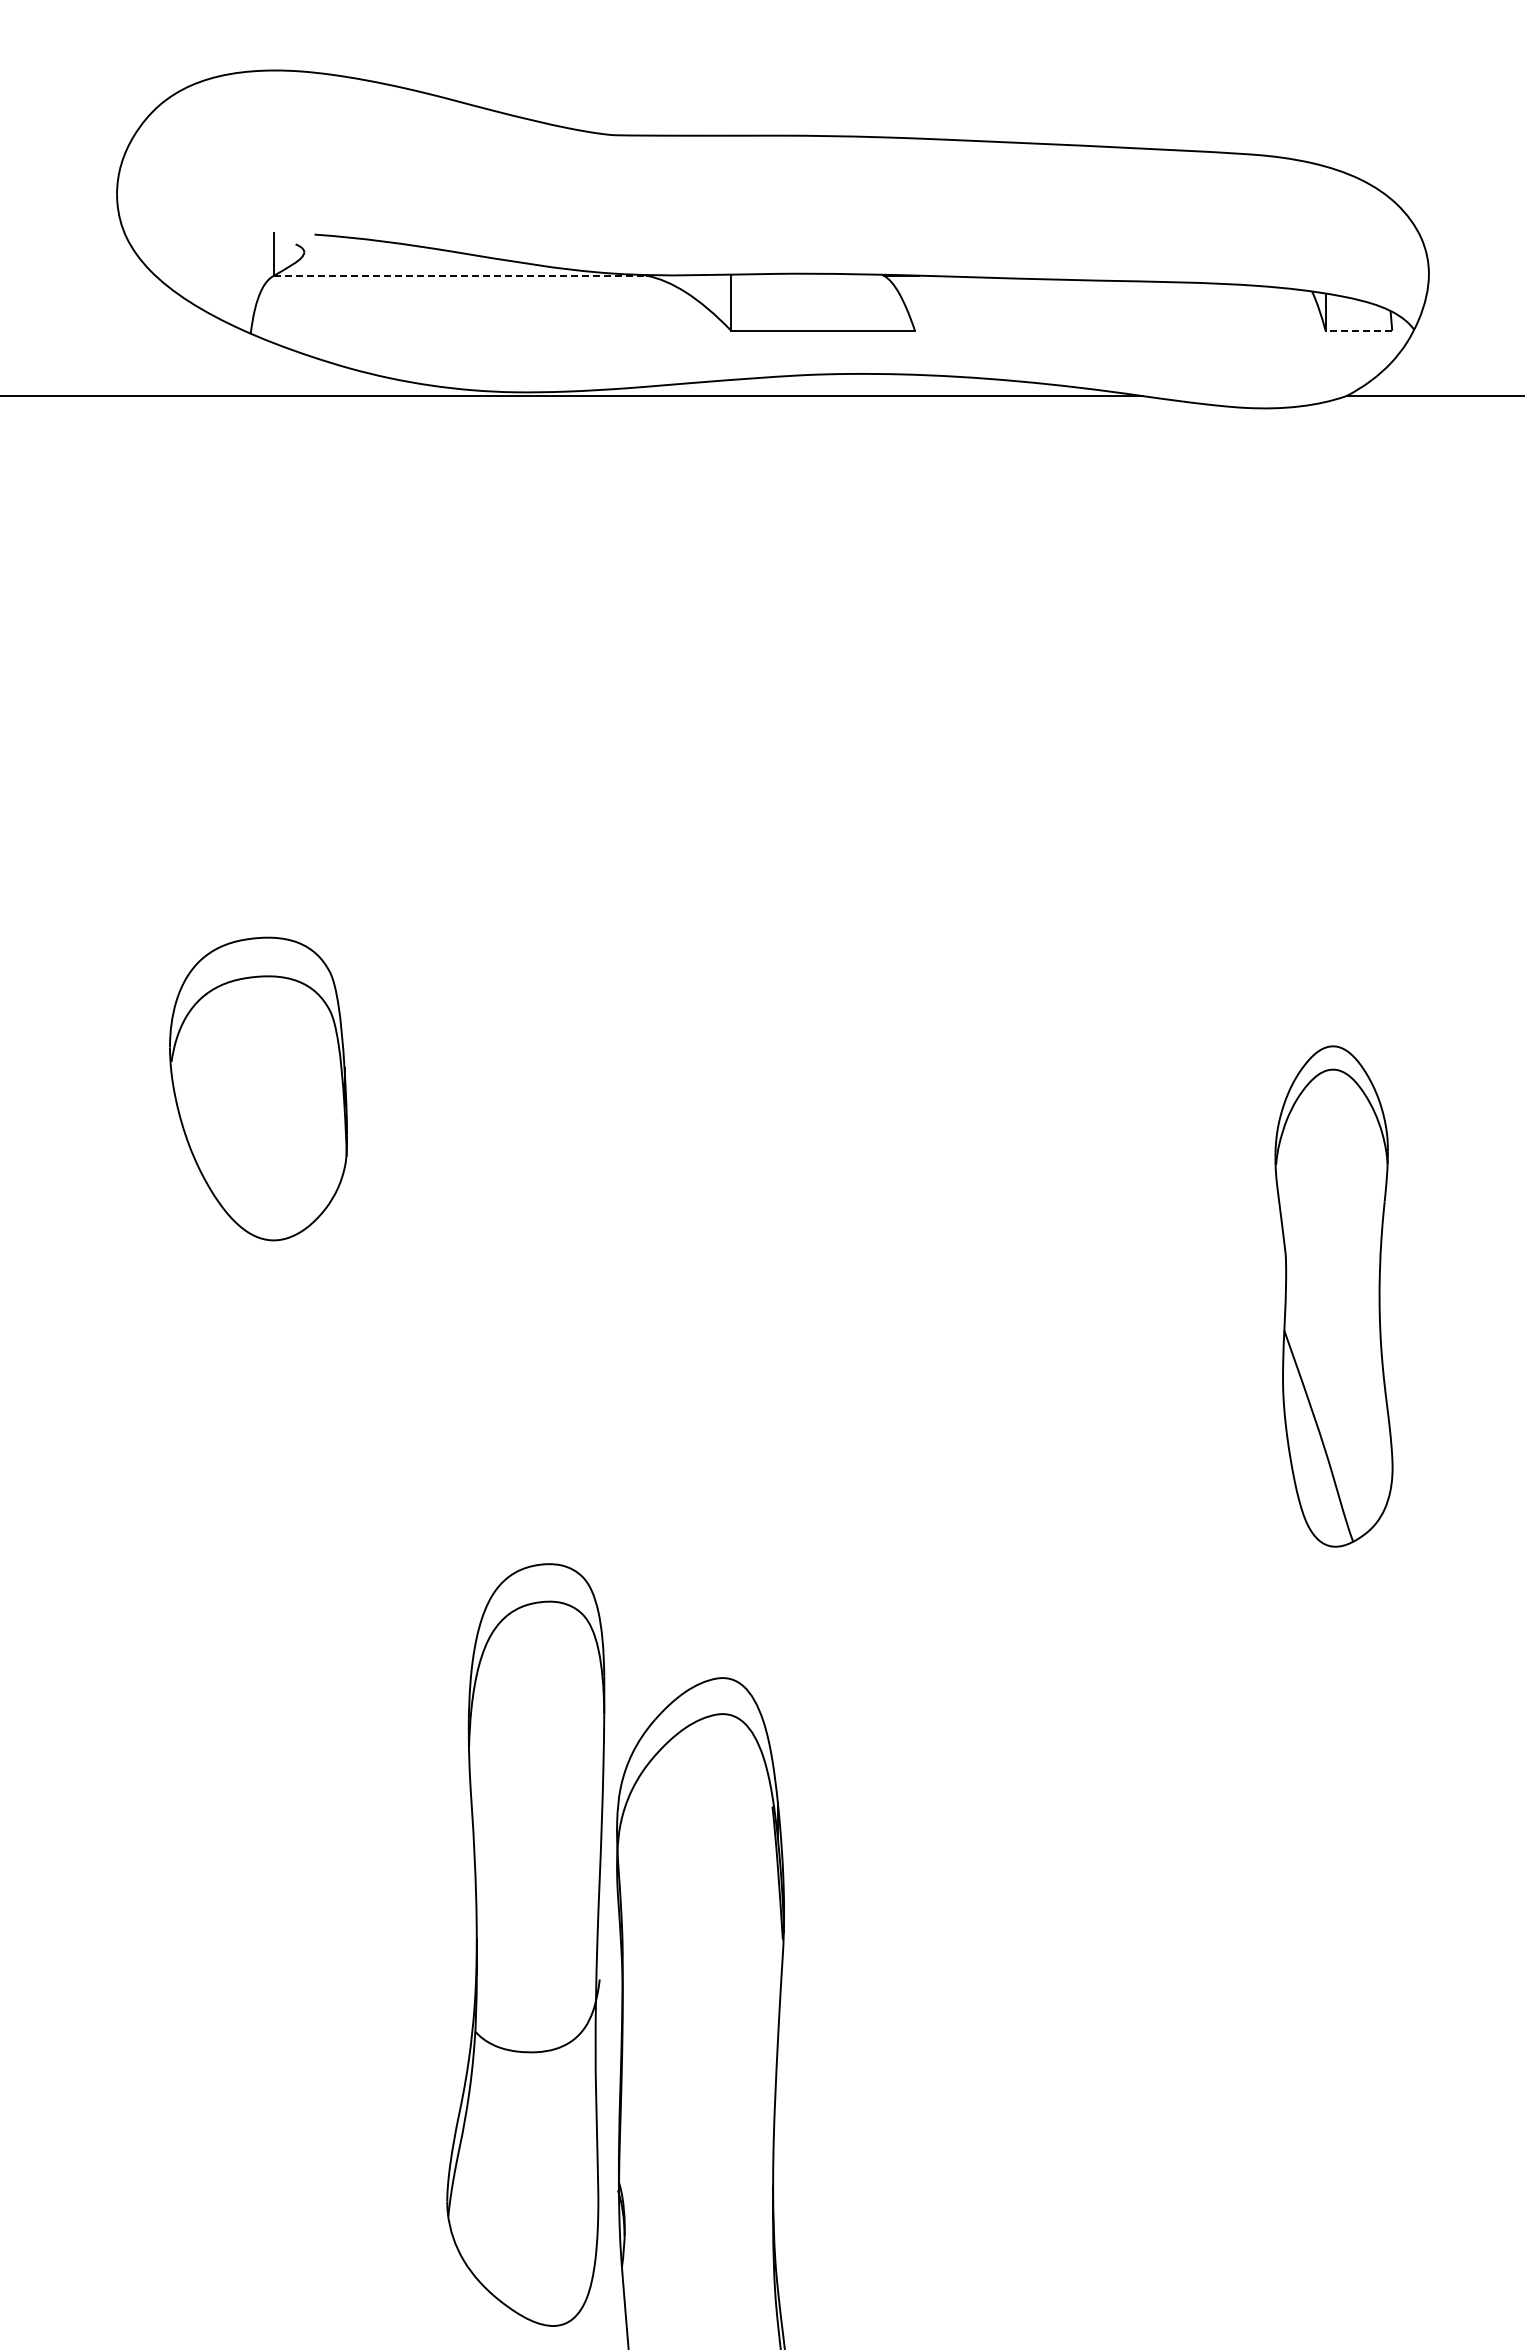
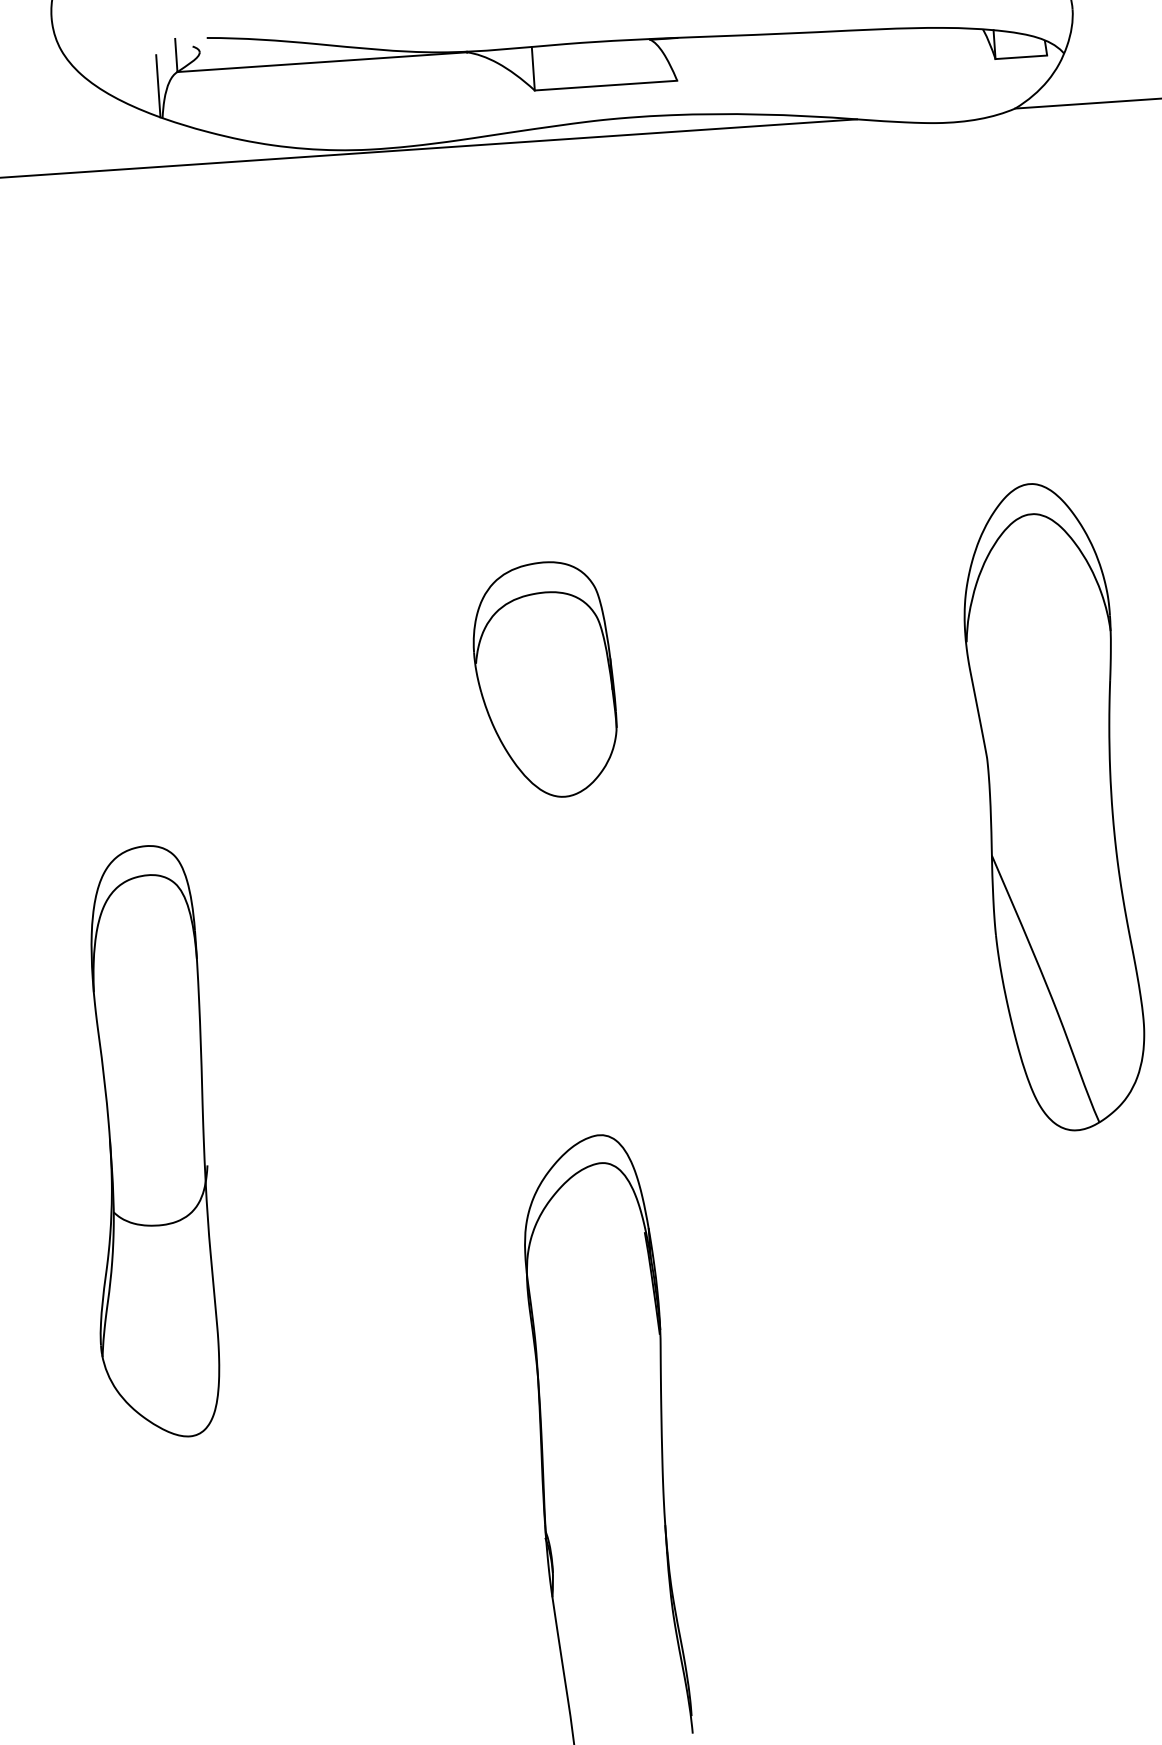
line: (460, 275) -> (322, 61), dashed -> solid
line: (248, 292) -> (158, 86), added
line: (1358, 330) -> (1021, 57), dashed -> solid
part: (258, 1088) -> (544, 679), moved
part: (1333, 1296) -> (1052, 807), size x1.67
part: (525, 1944) -> (148, 1142), moved

